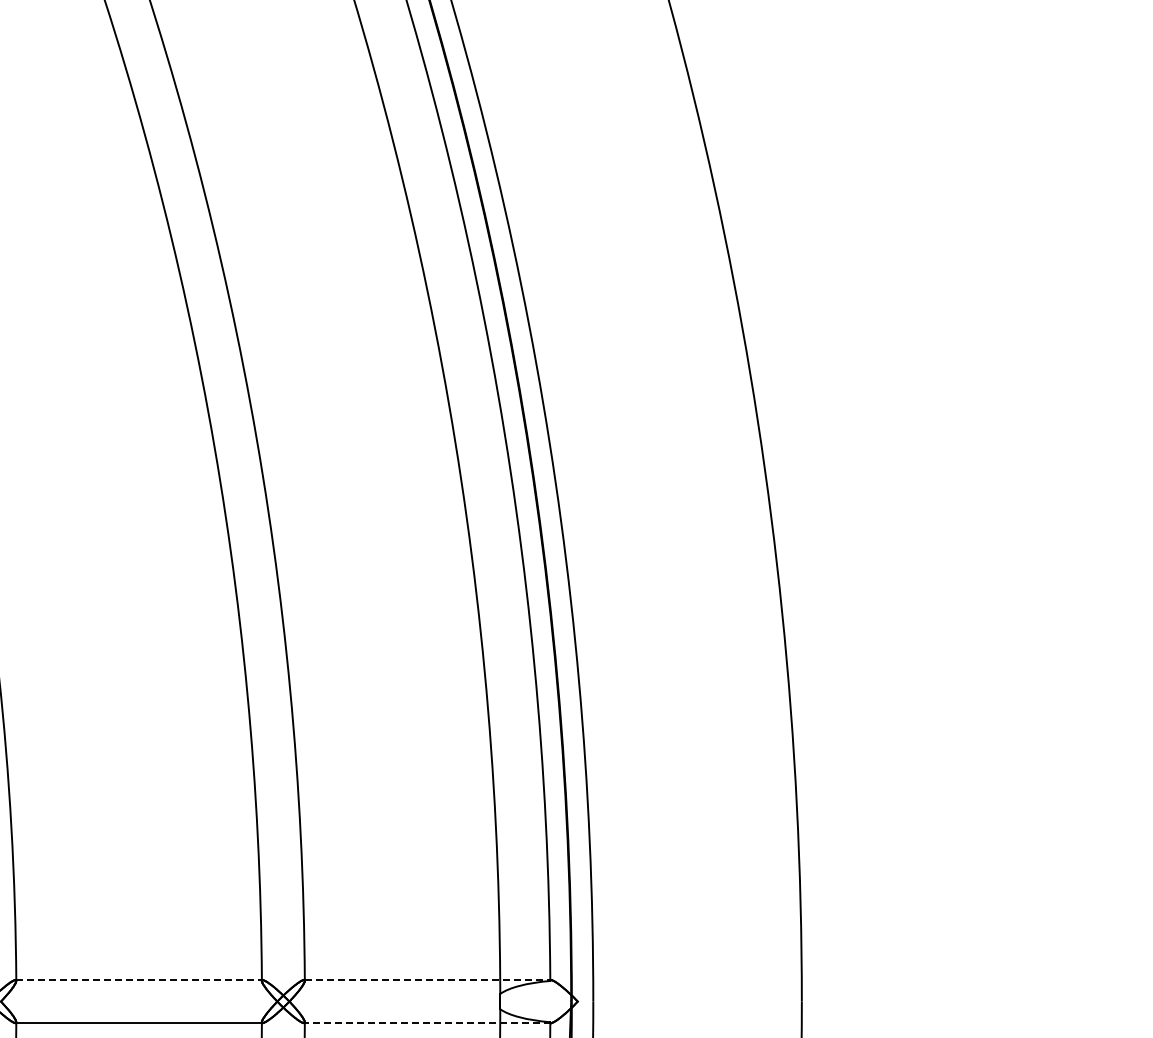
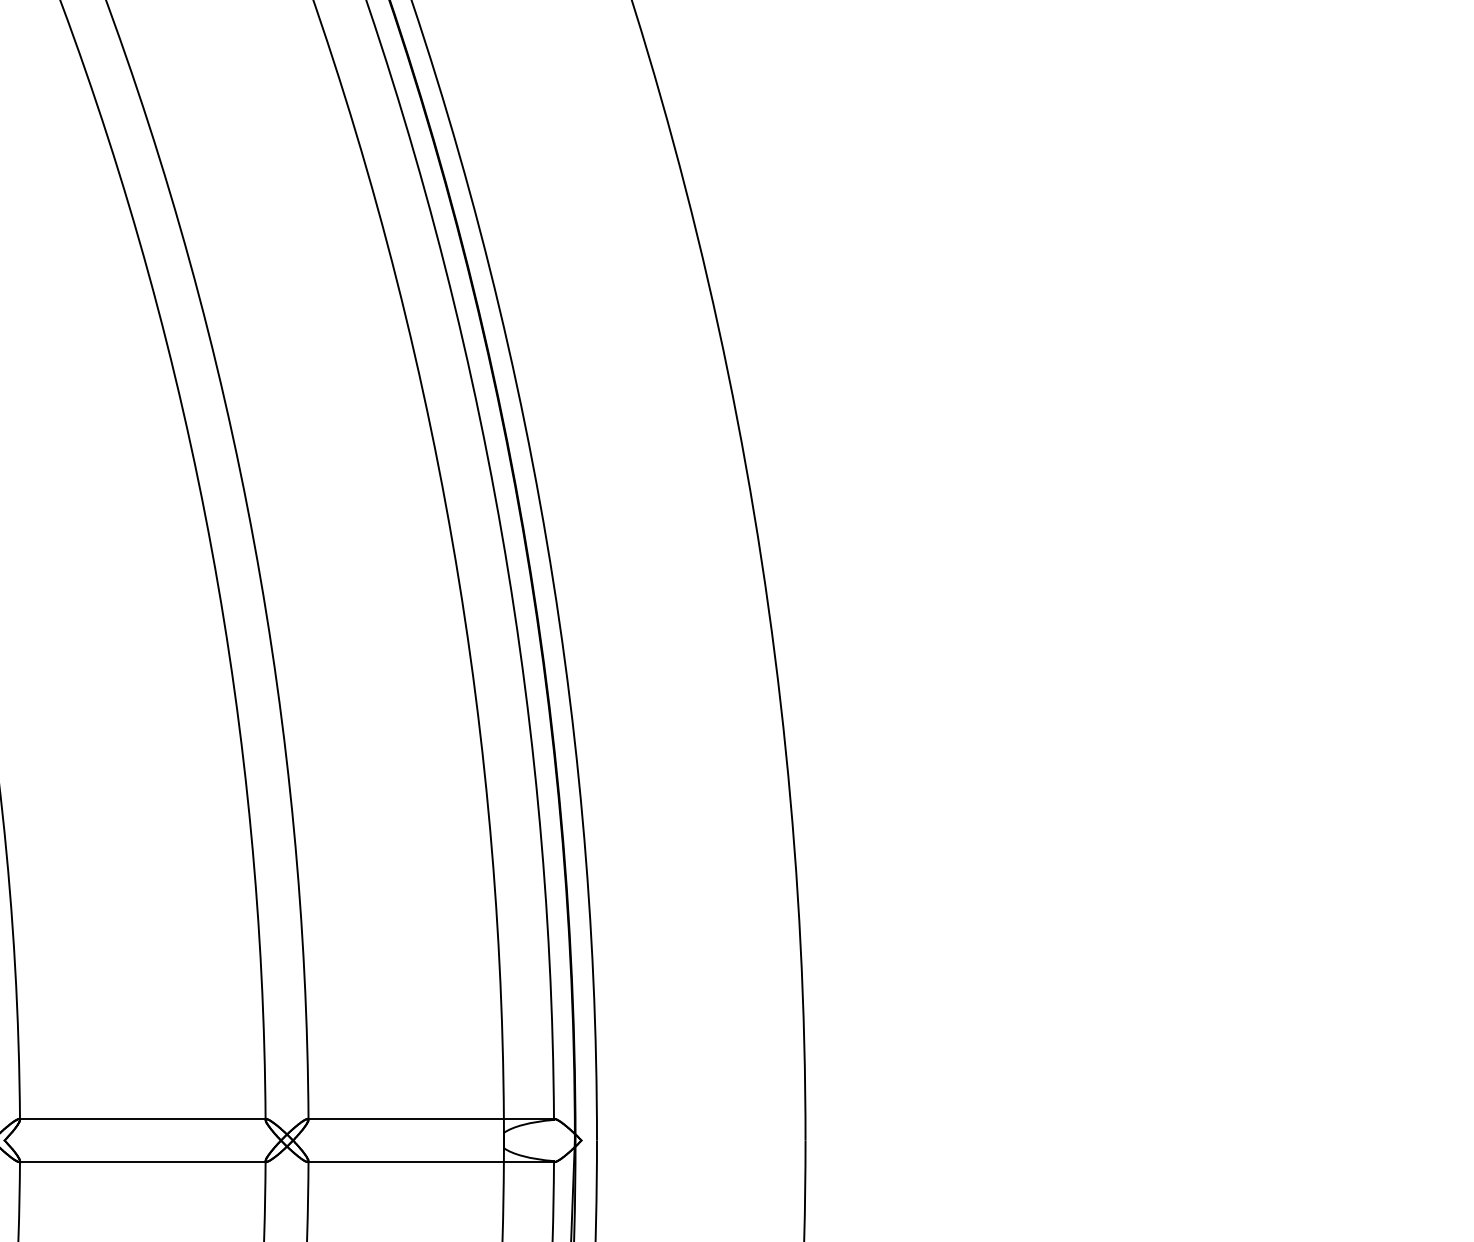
line: (139, 980) -> (143, 1119), dashed -> solid
line: (428, 980) -> (432, 1119), dashed -> solid
line: (427, 1023) -> (431, 1162), dashed -> solid

